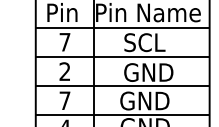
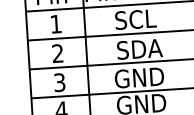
text: (64, 42) -> (55, 24), 7 -> 1
text: (148, 72) -> (141, 49), GND -> SDA
text: (64, 100) -> (59, 82), 7 -> 3

